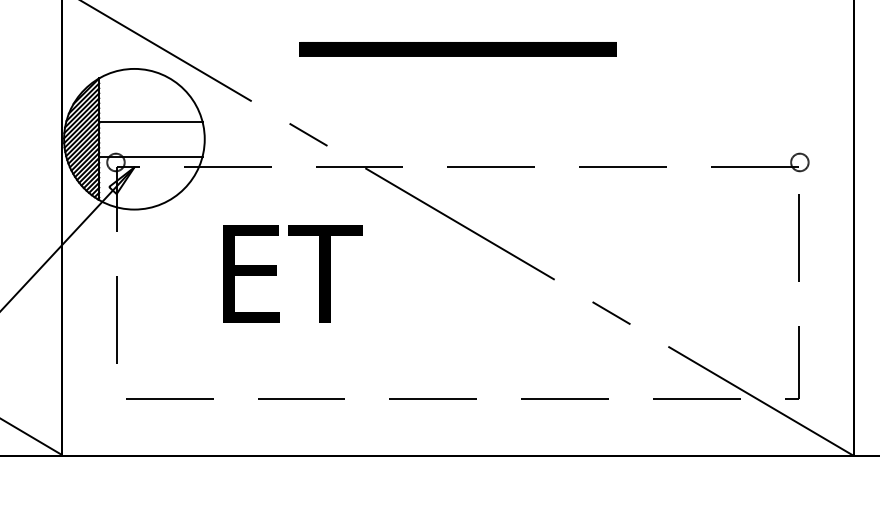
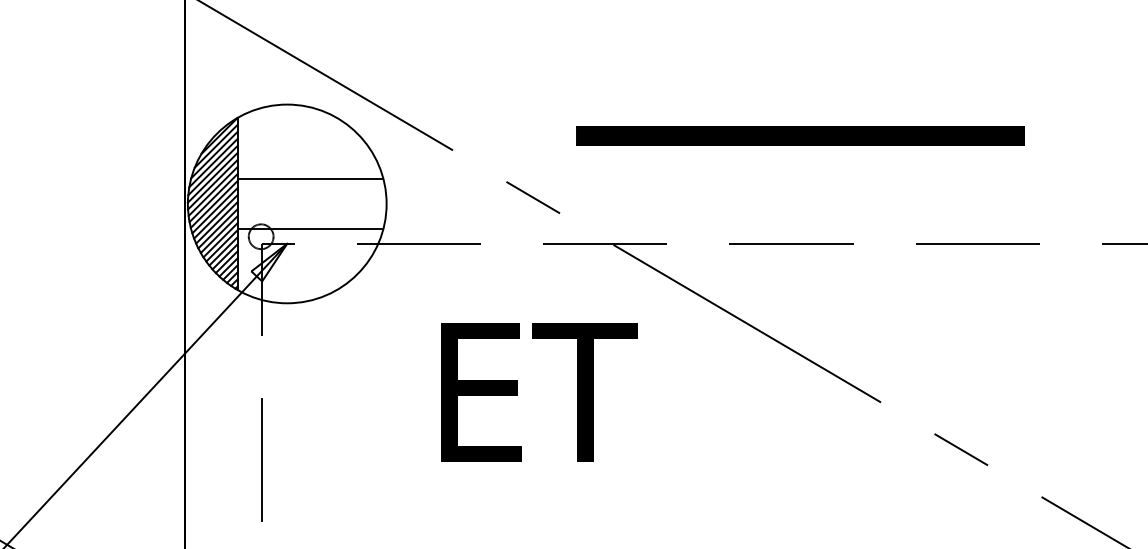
part: (457, 49) -> (800, 136), moved
text: (292, 273) -> (538, 392), moved

